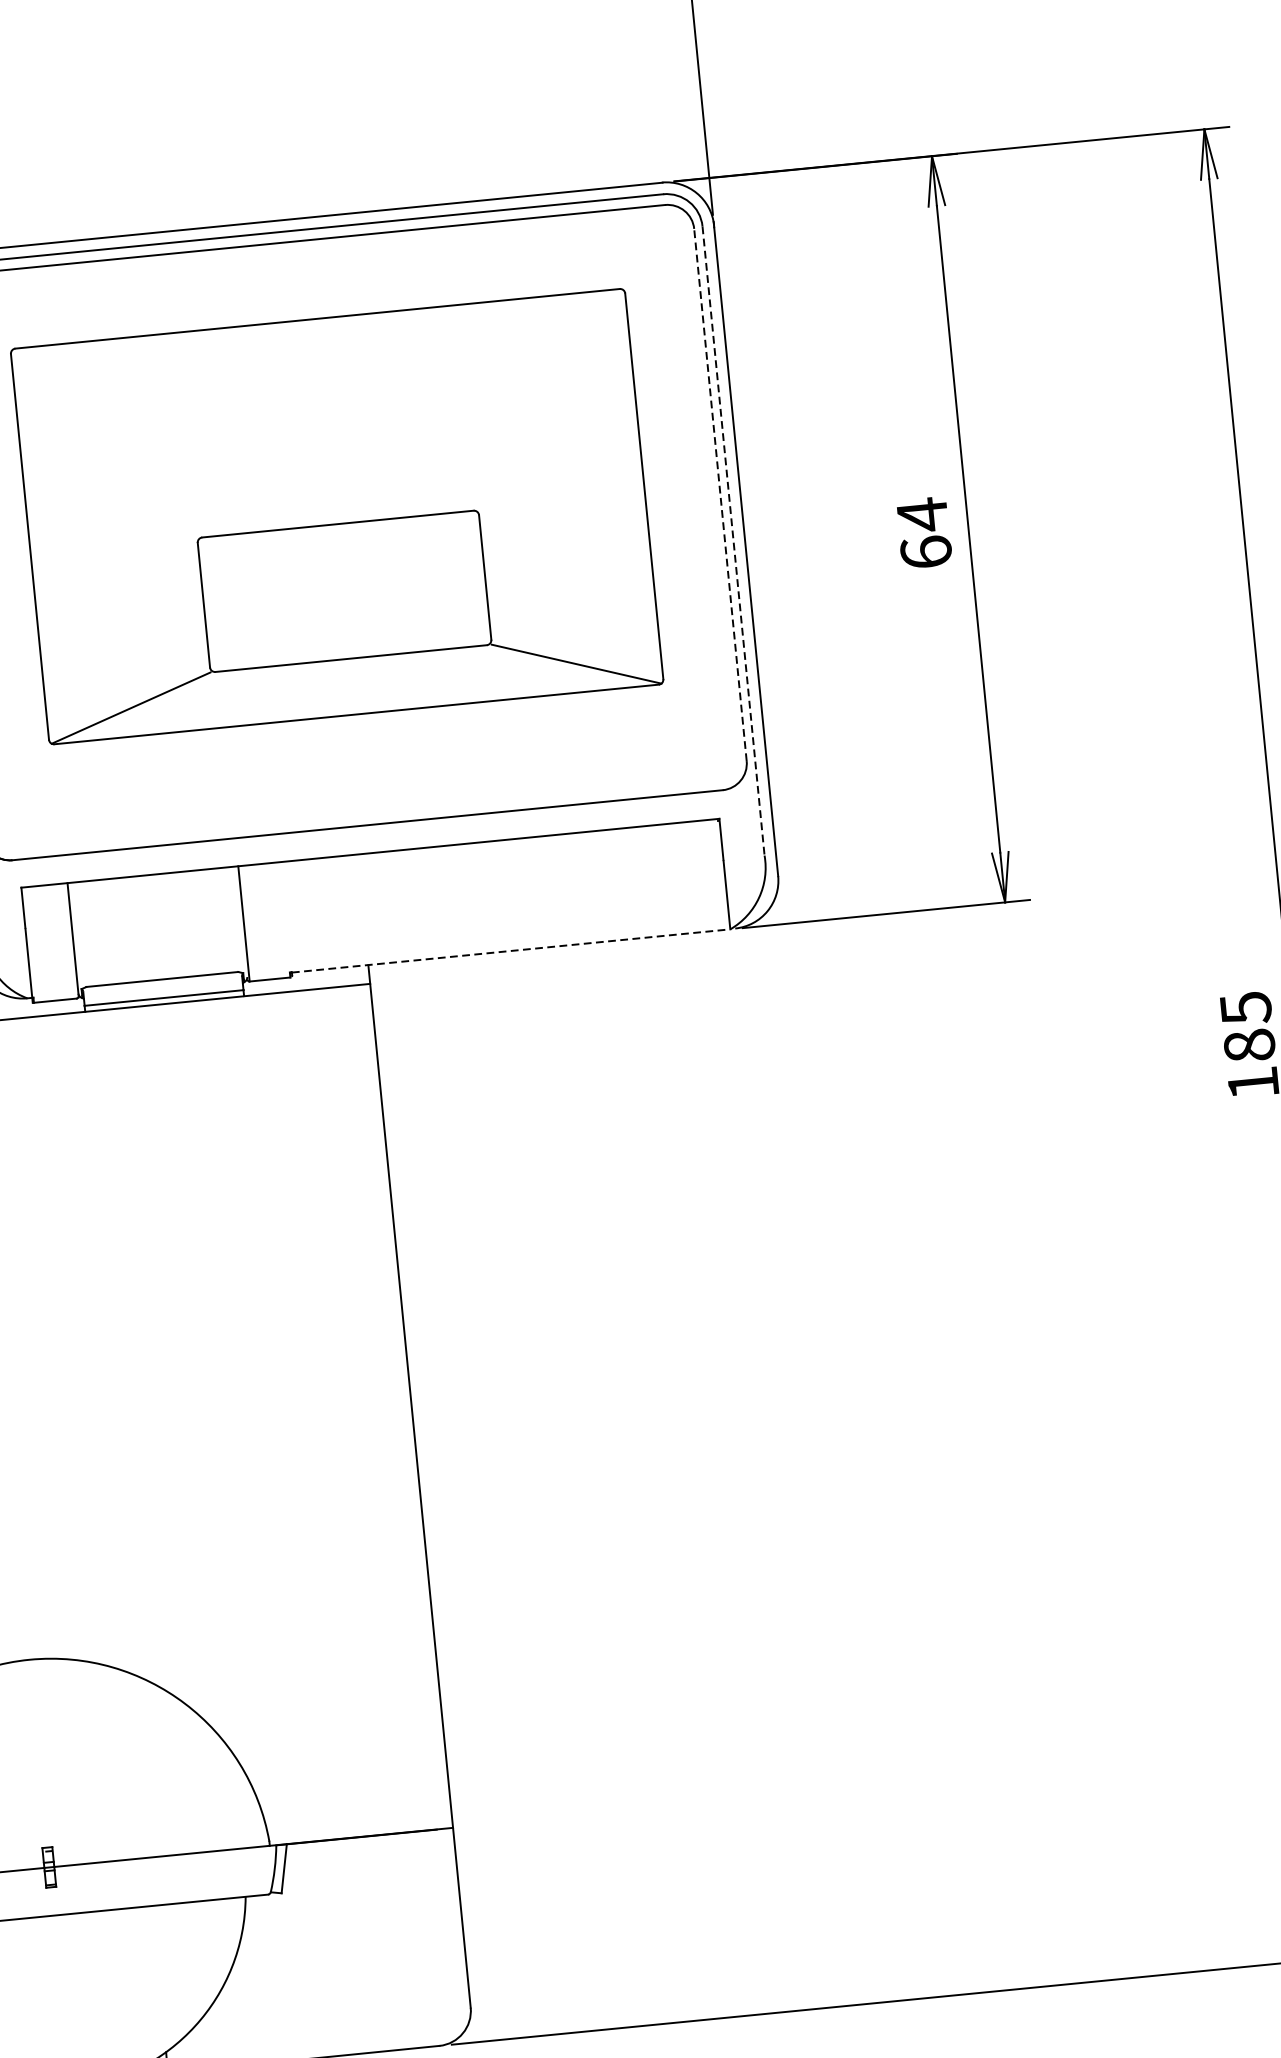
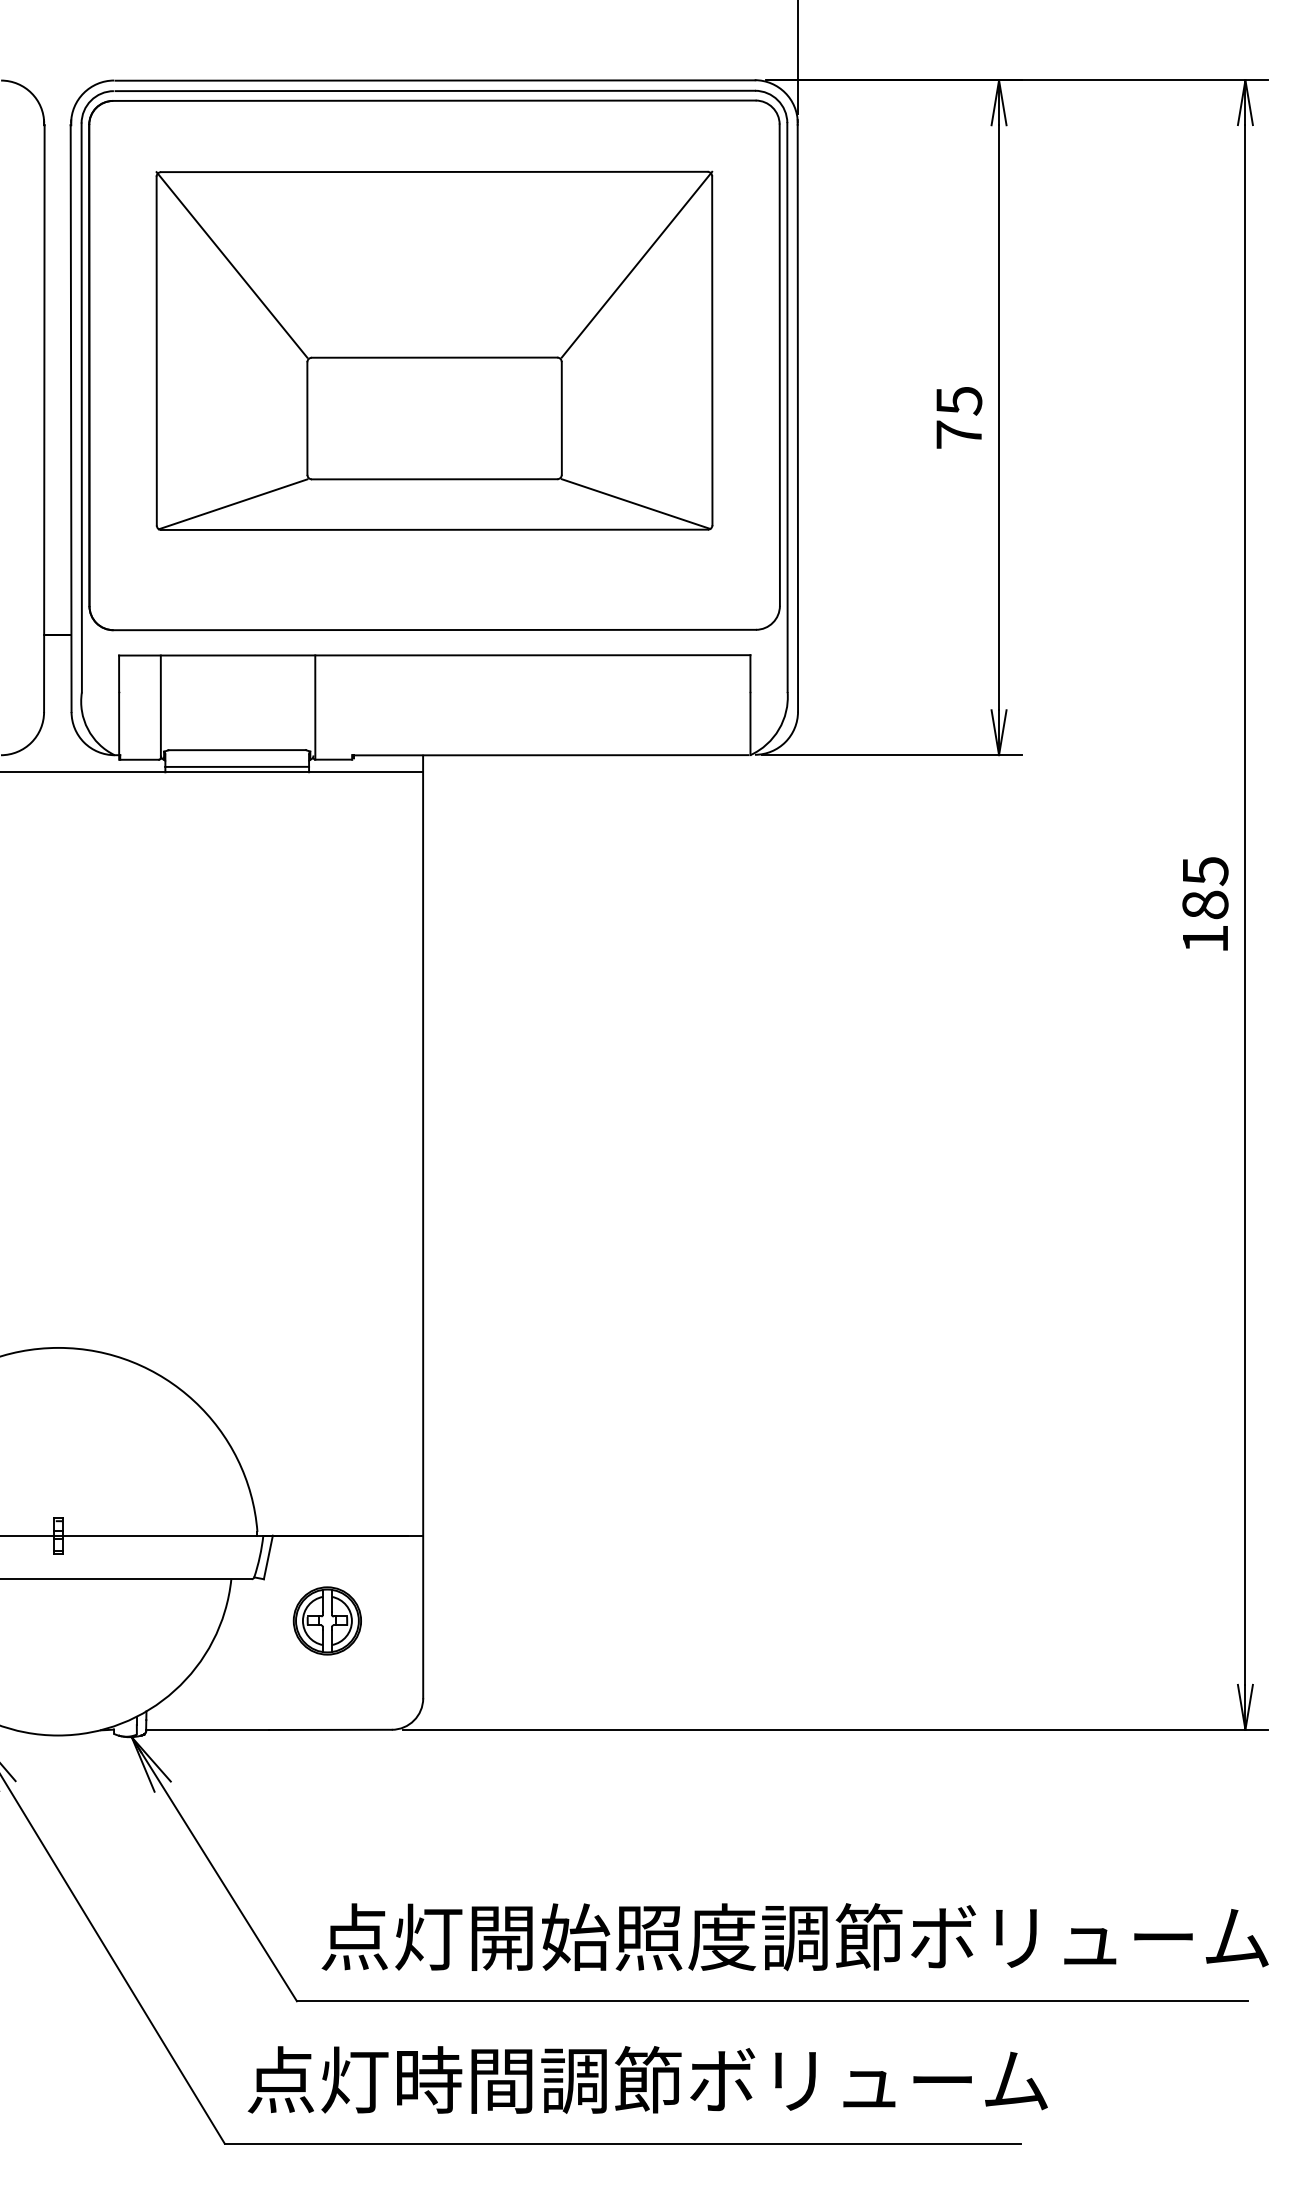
line: (551, 399) -> (636, 264), added
line: (103, 443) -> (231, 264), added
line: (720, 495) -> (779, 365), dashed -> solid
text: (924, 532) -> (959, 416), 64 -> 75
line: (733, 542) -> (787, 408), dashed -> solid
line: (510, 951) -> (551, 755), dashed -> solid
part: (355, 1932) -> (326, 1620), added

